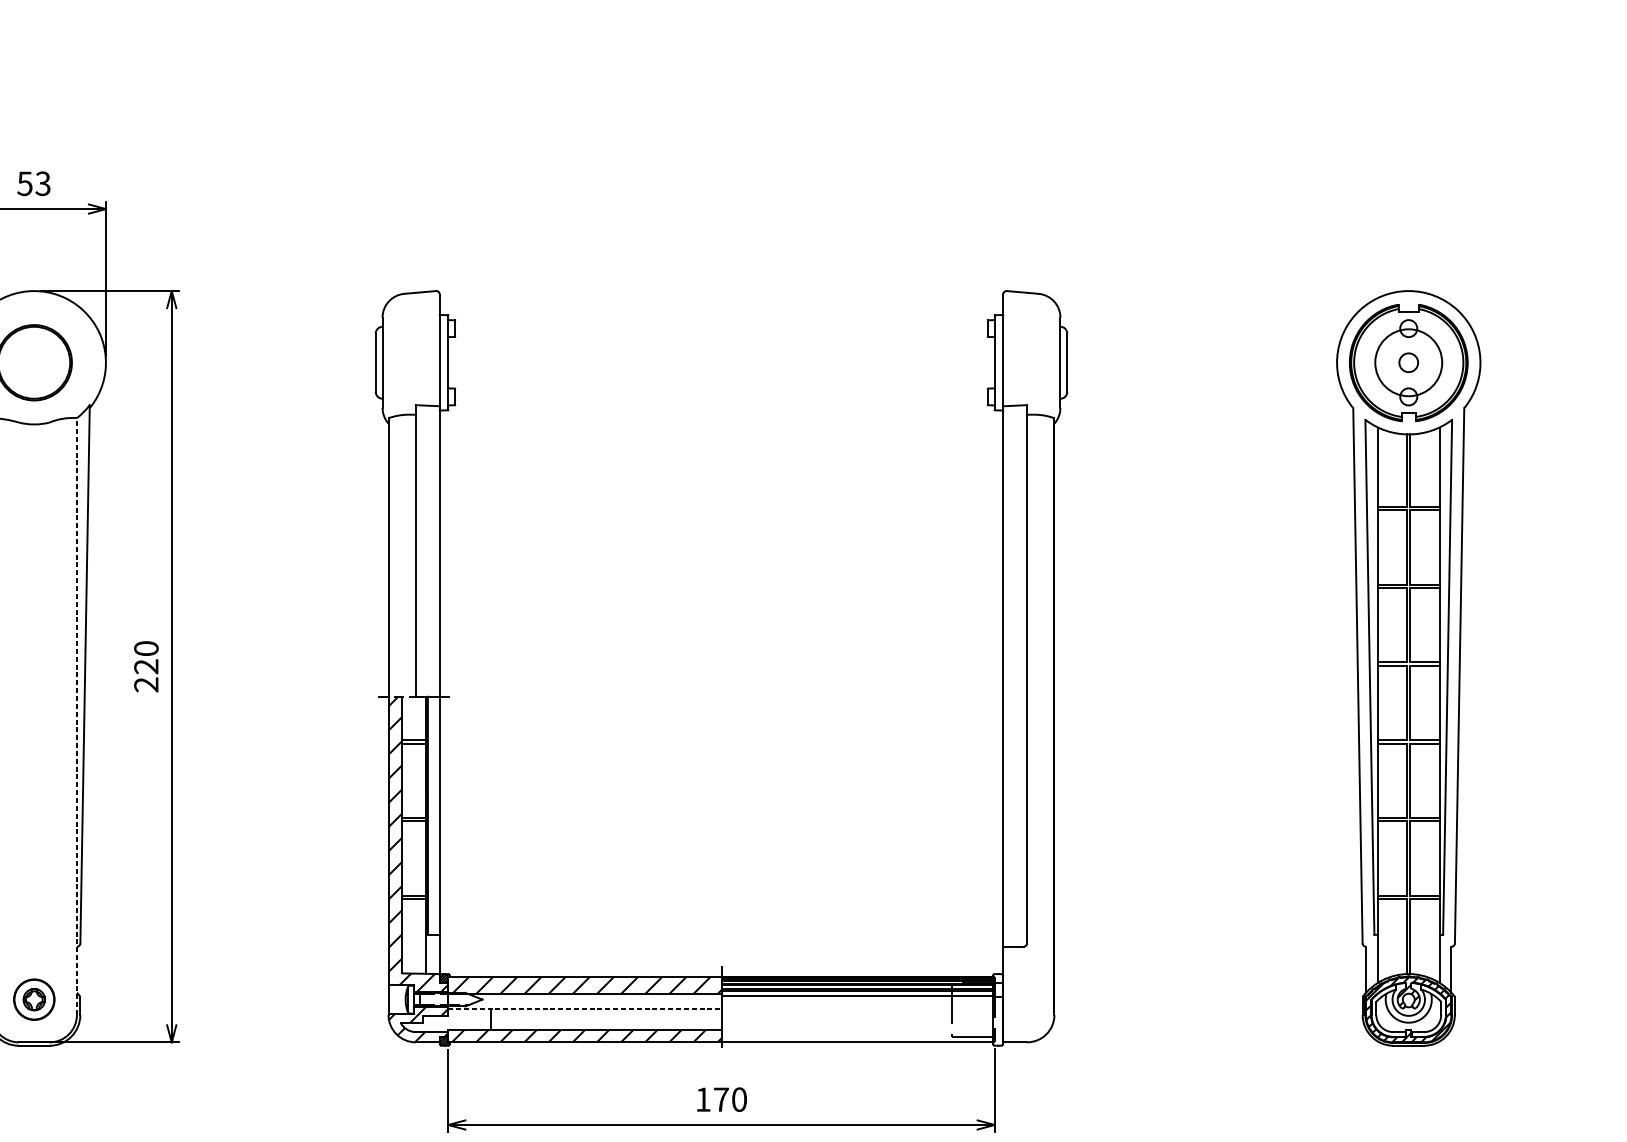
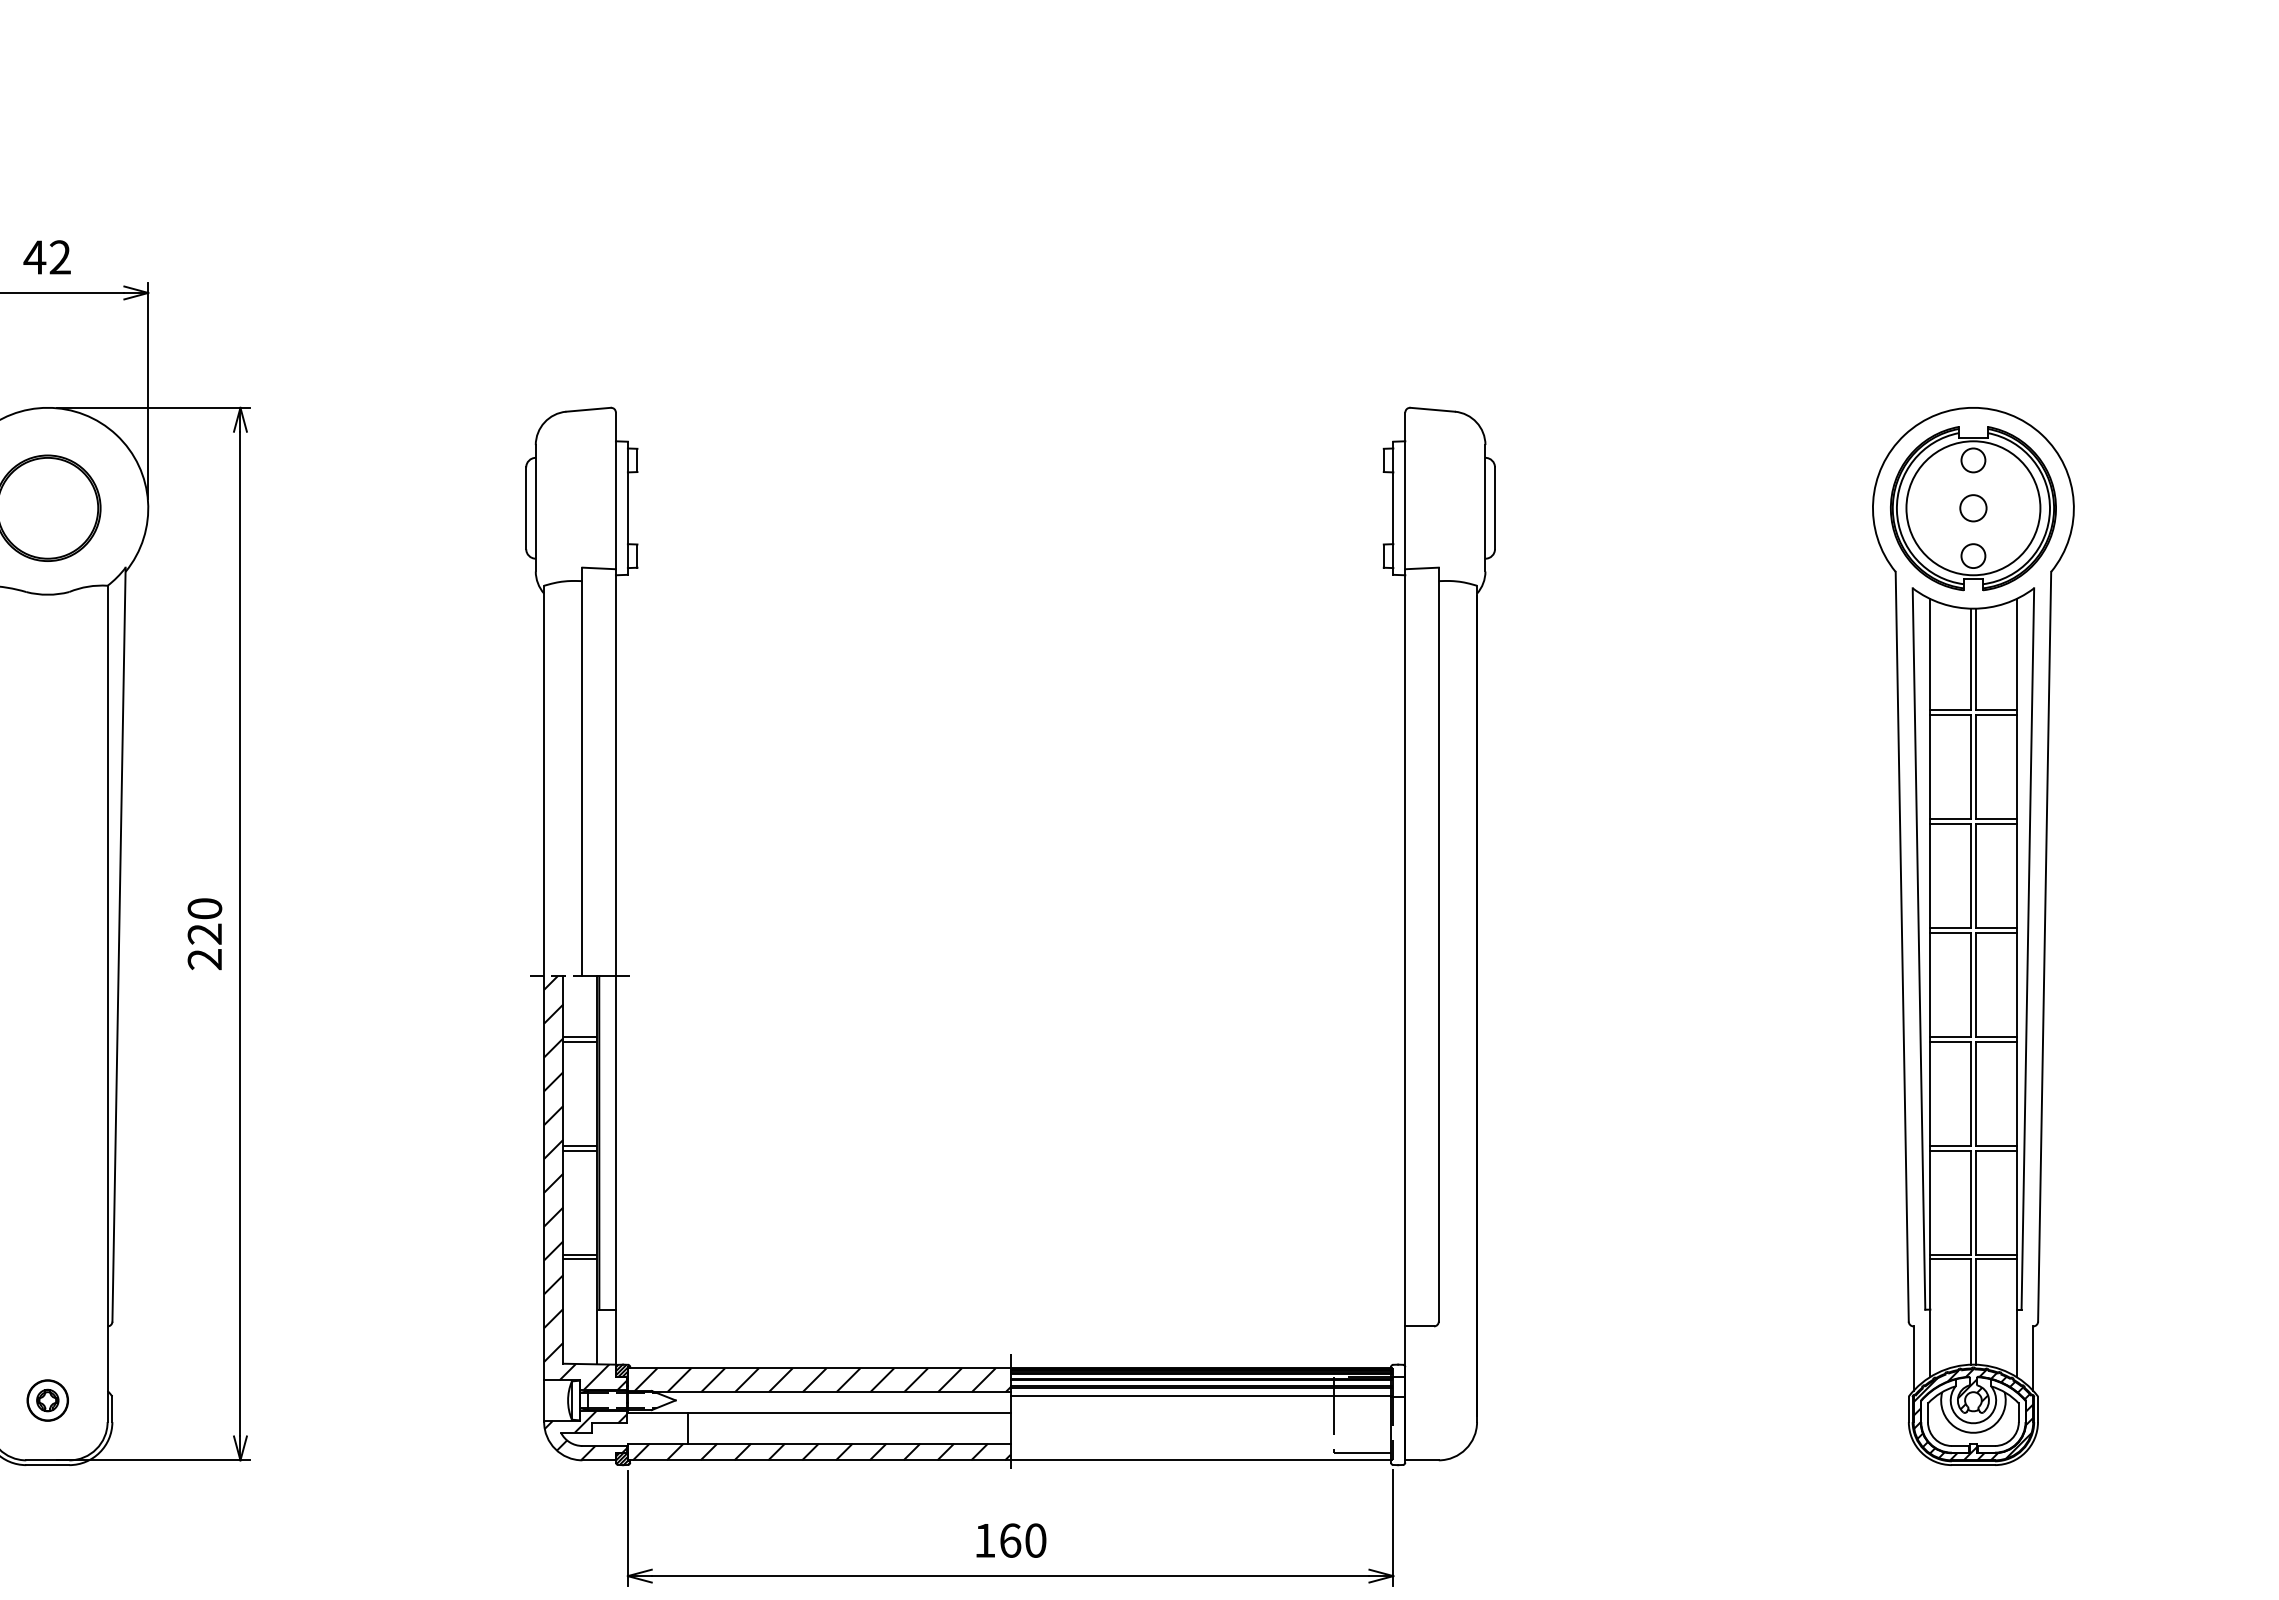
text: (33, 183) -> (46, 257), 53 -> 42
circle: (1408, 362) -> (1973, 508), size x1.43
line: (76, 716) -> (107, 1003), dashed -> solid
part: (34, 999) -> (47, 1400), size x0.71
line: (585, 1008) -> (819, 1412), dashed -> solid
text: (721, 1099) -> (1010, 1540), 170 -> 160

